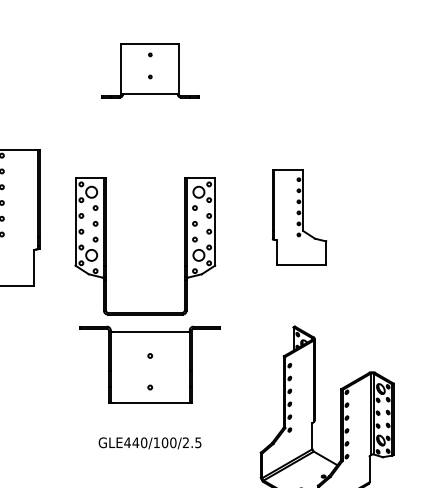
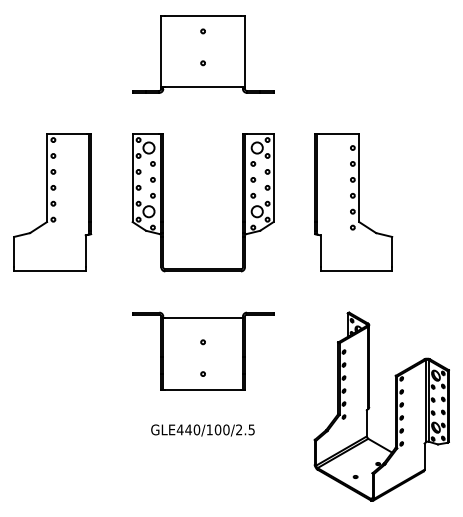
part: (150, 70) -> (203, 54), size x1.43
part: (299, 217) -> (353, 202), size x1.43
part: (106, 246) -> (163, 202), moved

